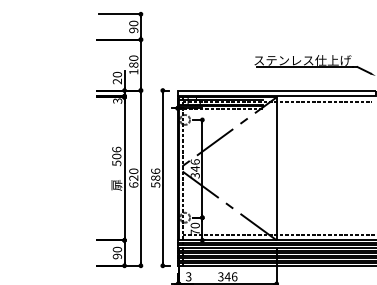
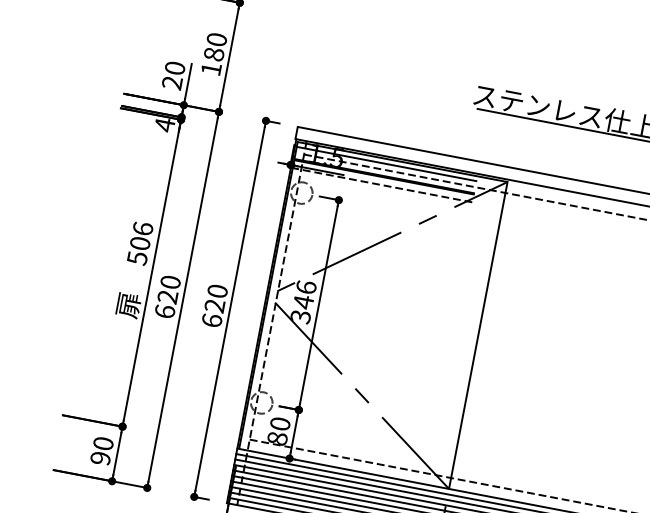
text: (117, 101) -> (164, 125), 3 -> 4
text: (155, 177) -> (214, 304), 586 -> 620
text: (194, 232) -> (275, 438), 70 -> 80

